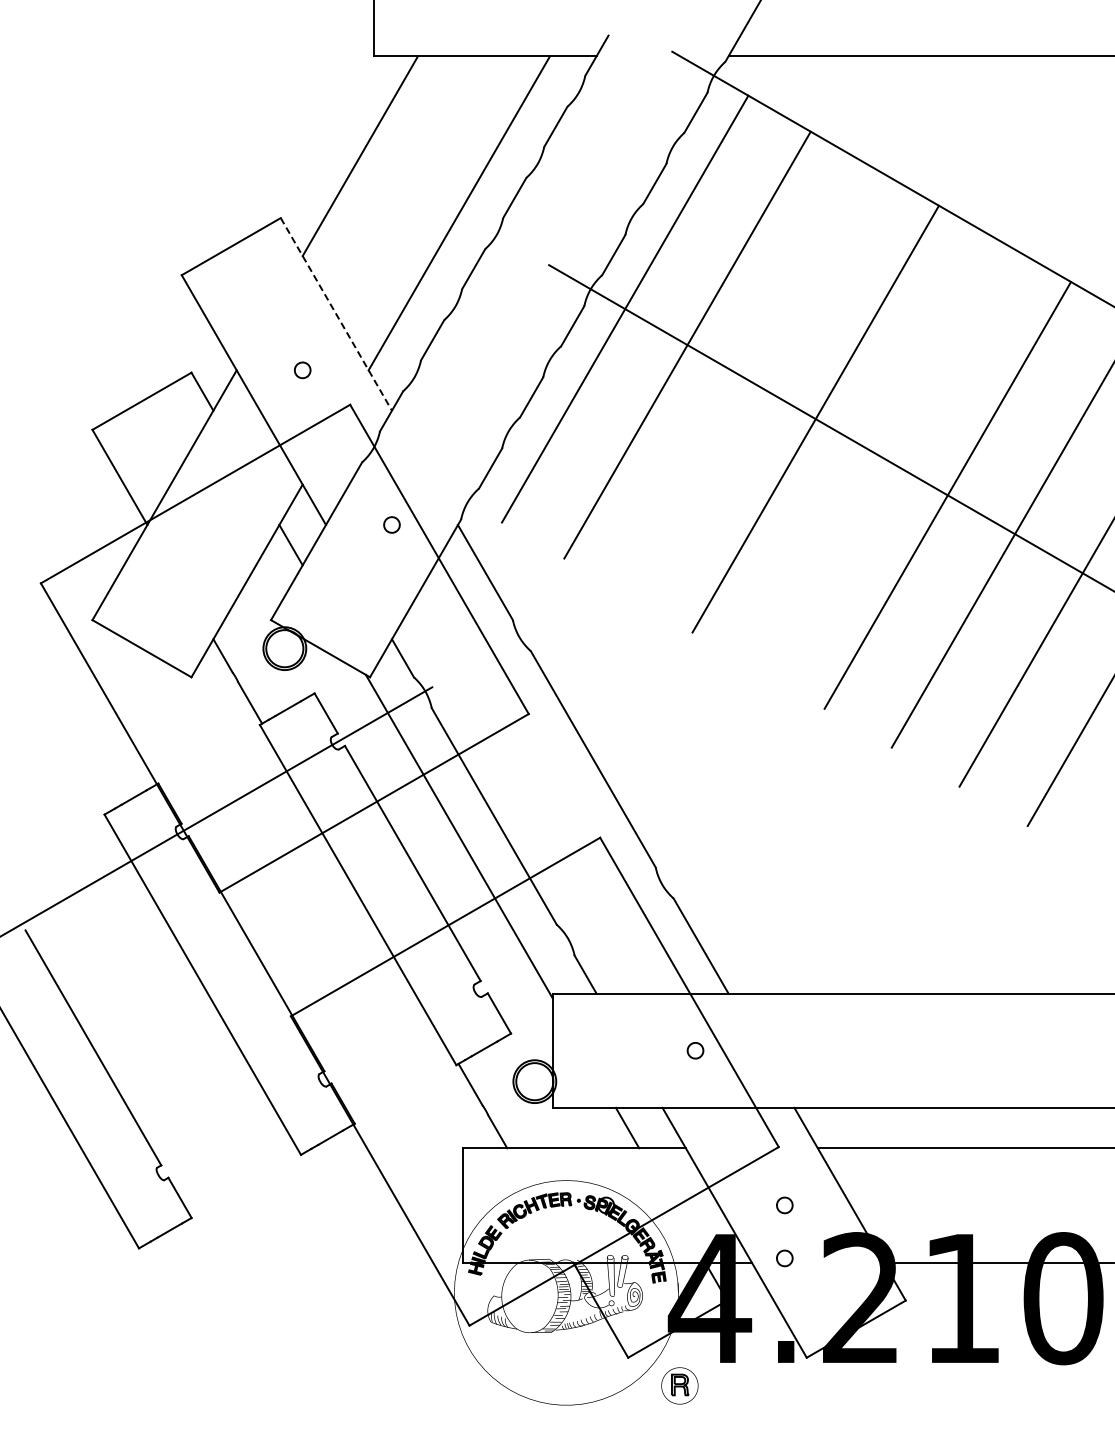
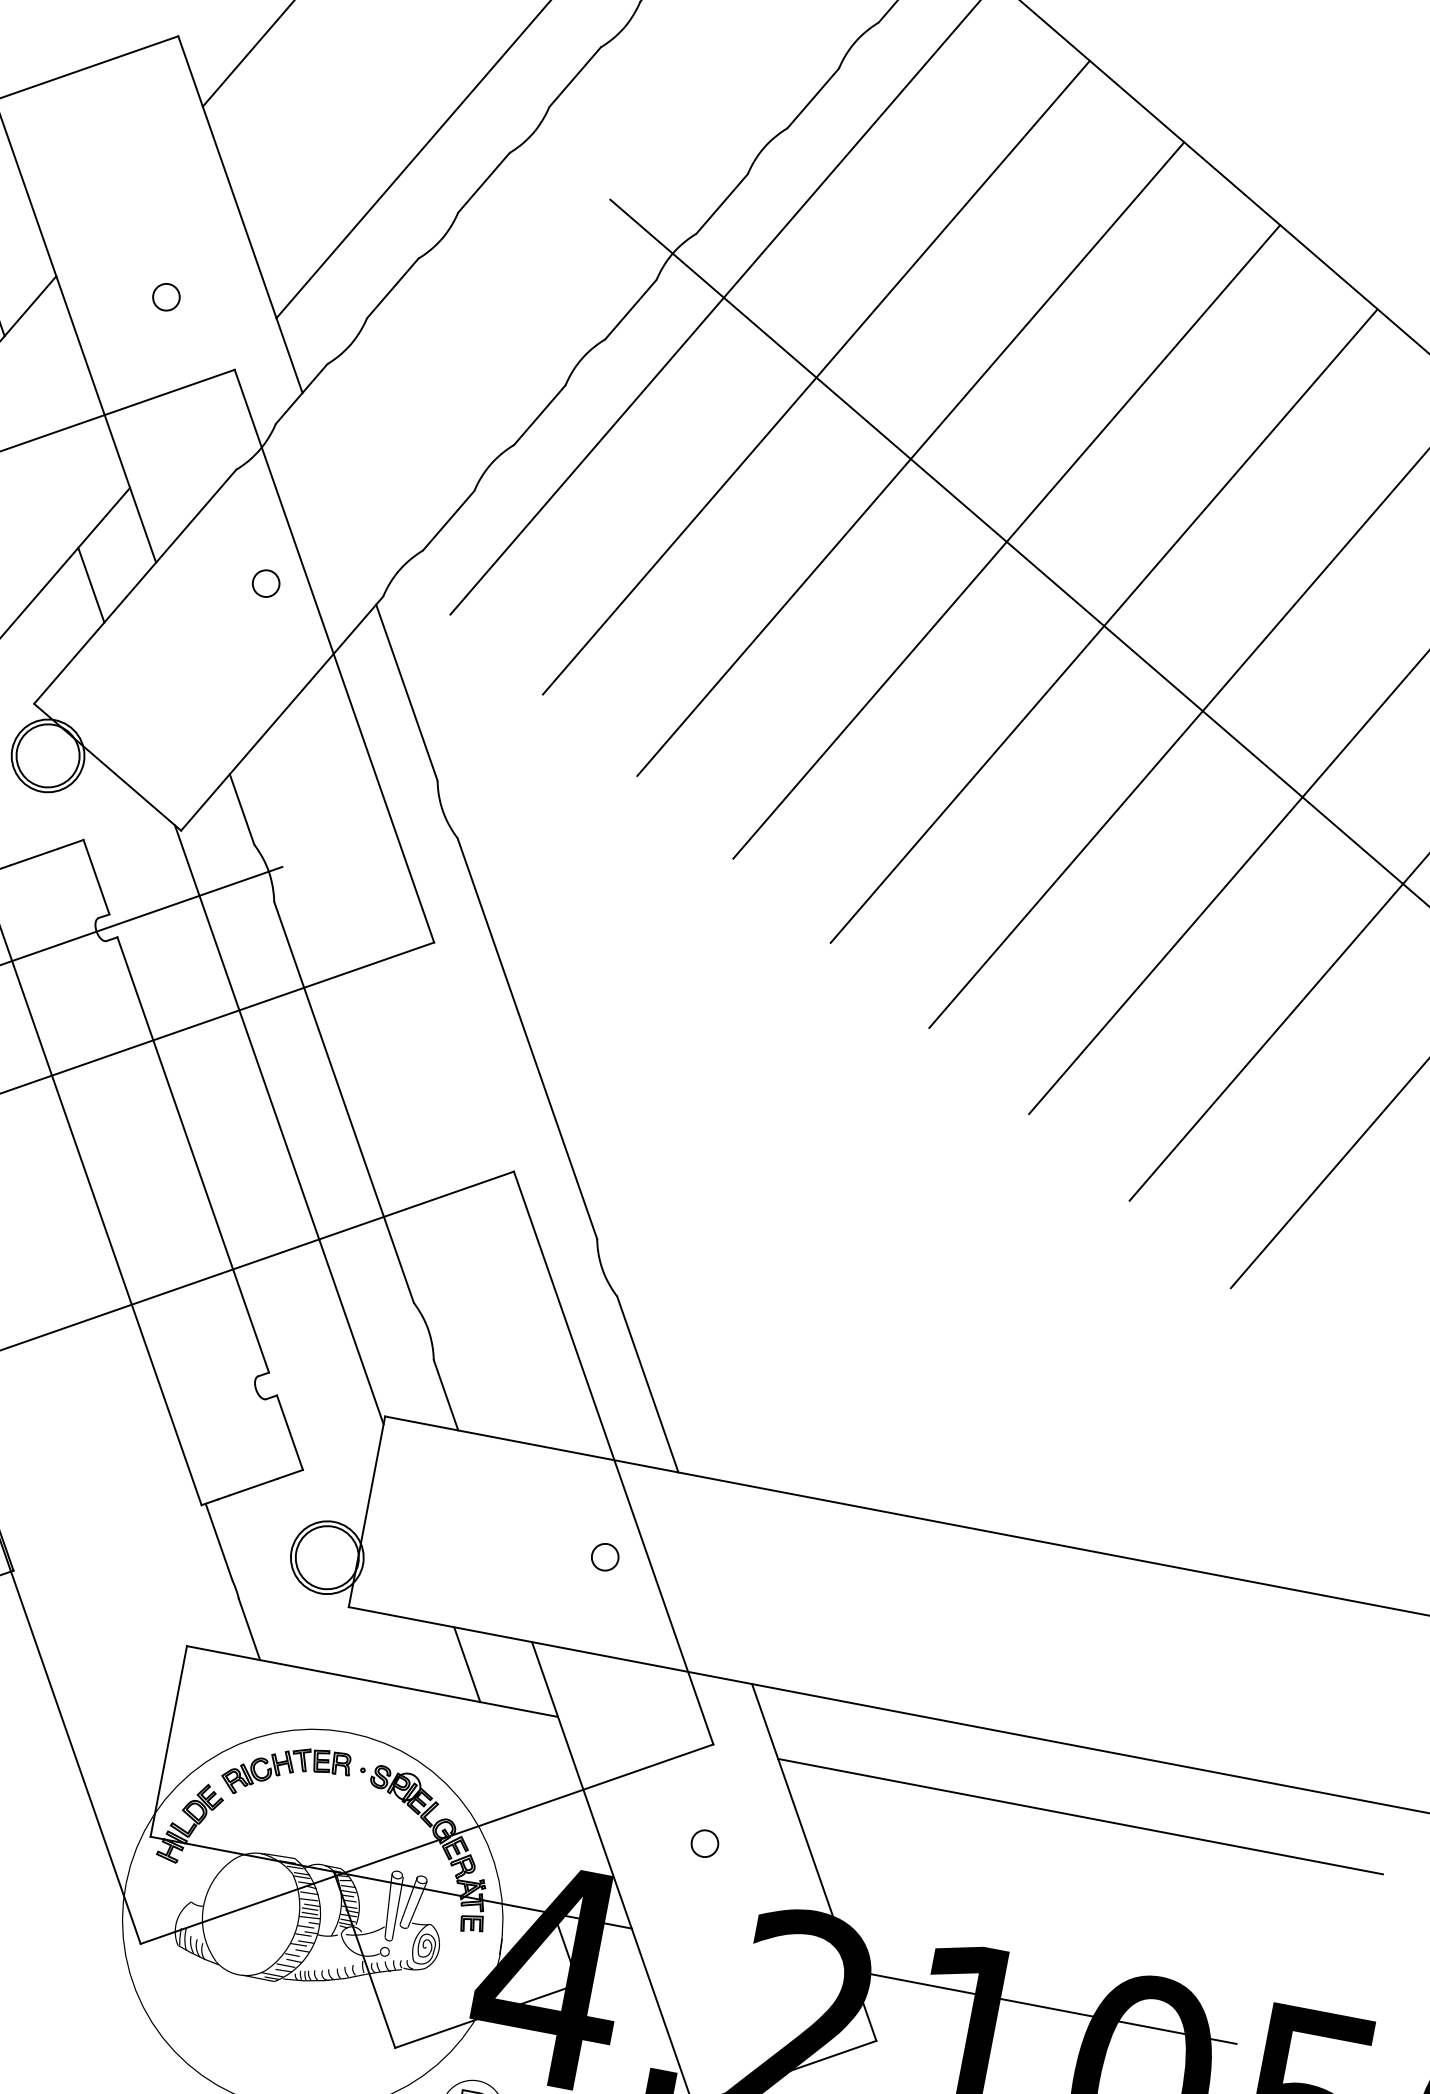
line: (336, 314) -> (240, 214), dashed -> solid
line: (750, 381) -> (909, 458), added
line: (881, 456) -> (1104, 625), added
part: (784, 1258) -> (687, 1932), removed

